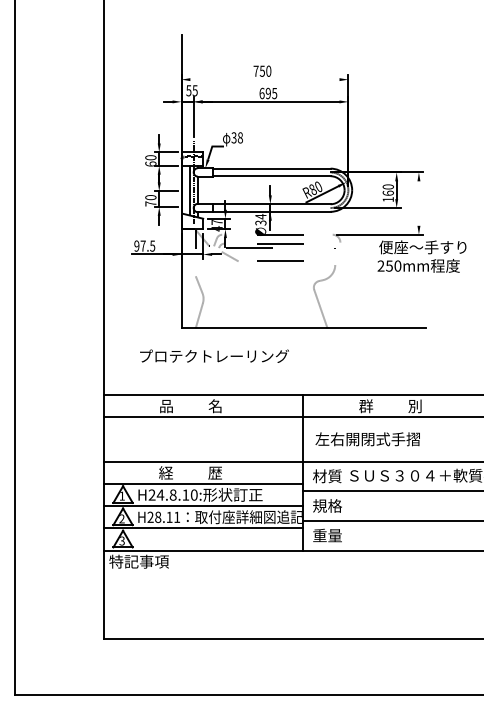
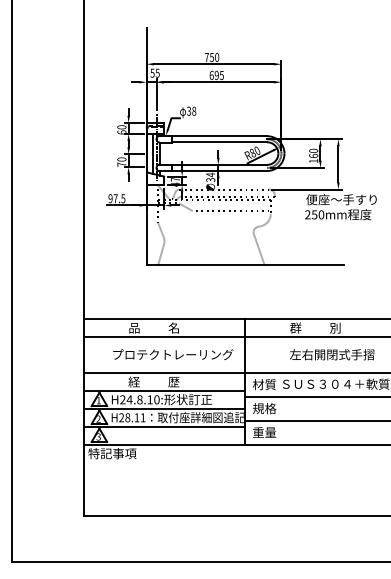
line: (264, 79) -> (213, 64), added
line: (419, 203) -> (338, 164), added
text: (214, 356) -> (173, 354), moved
text: (368, 438) -> (332, 354), moved

